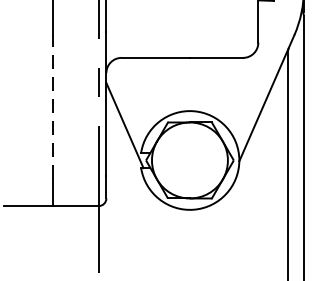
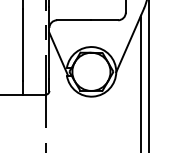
line: (52, 106) -> (22, 44), dashed -> solid

